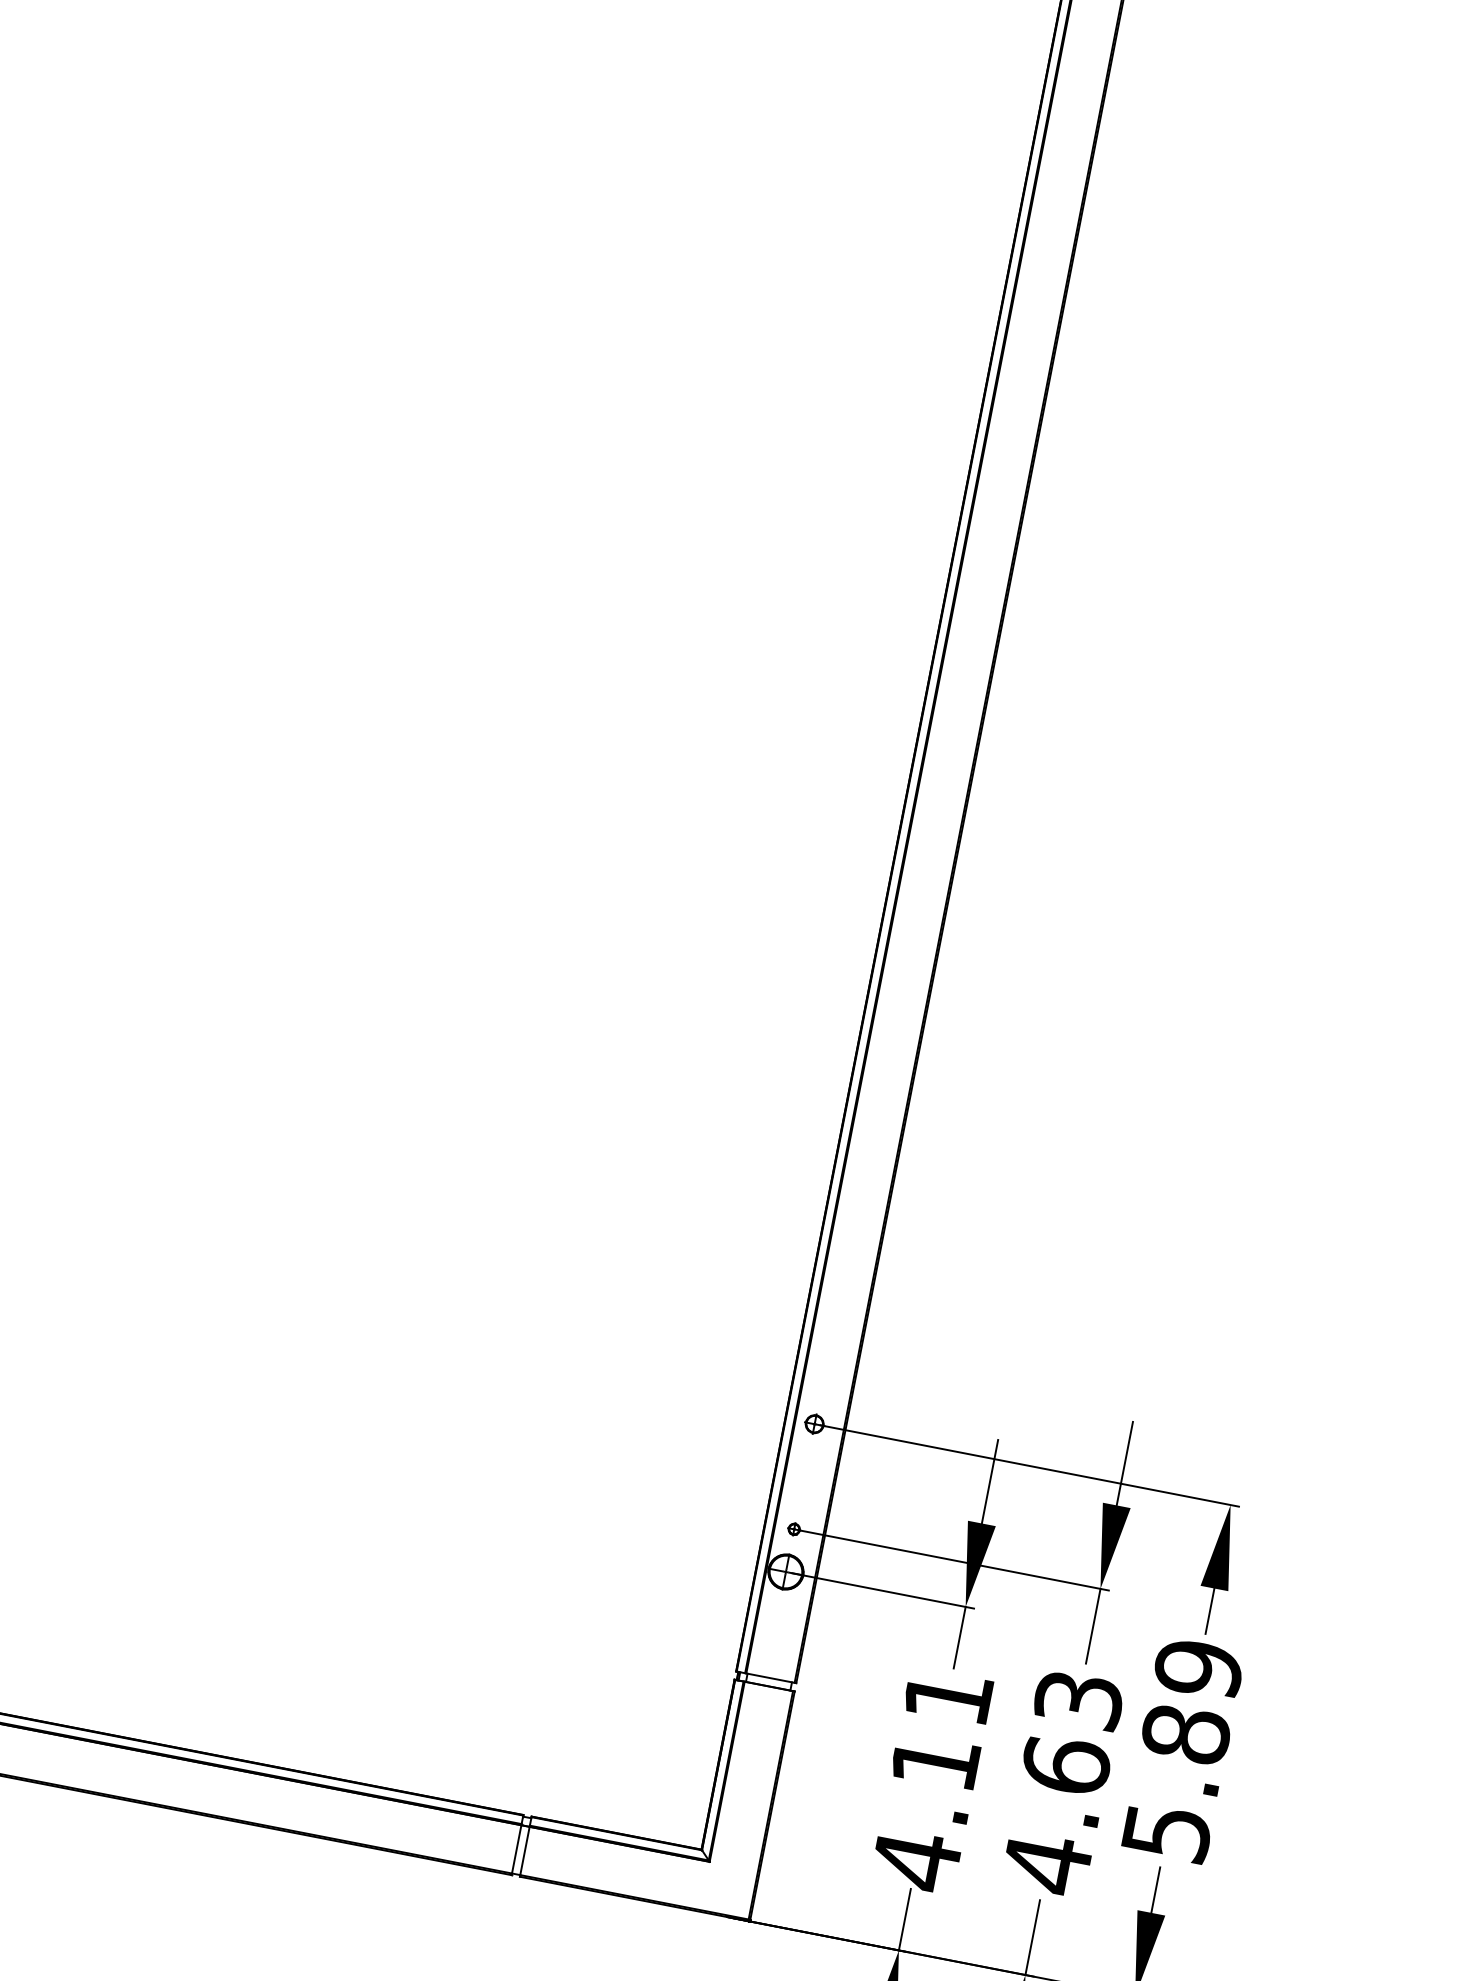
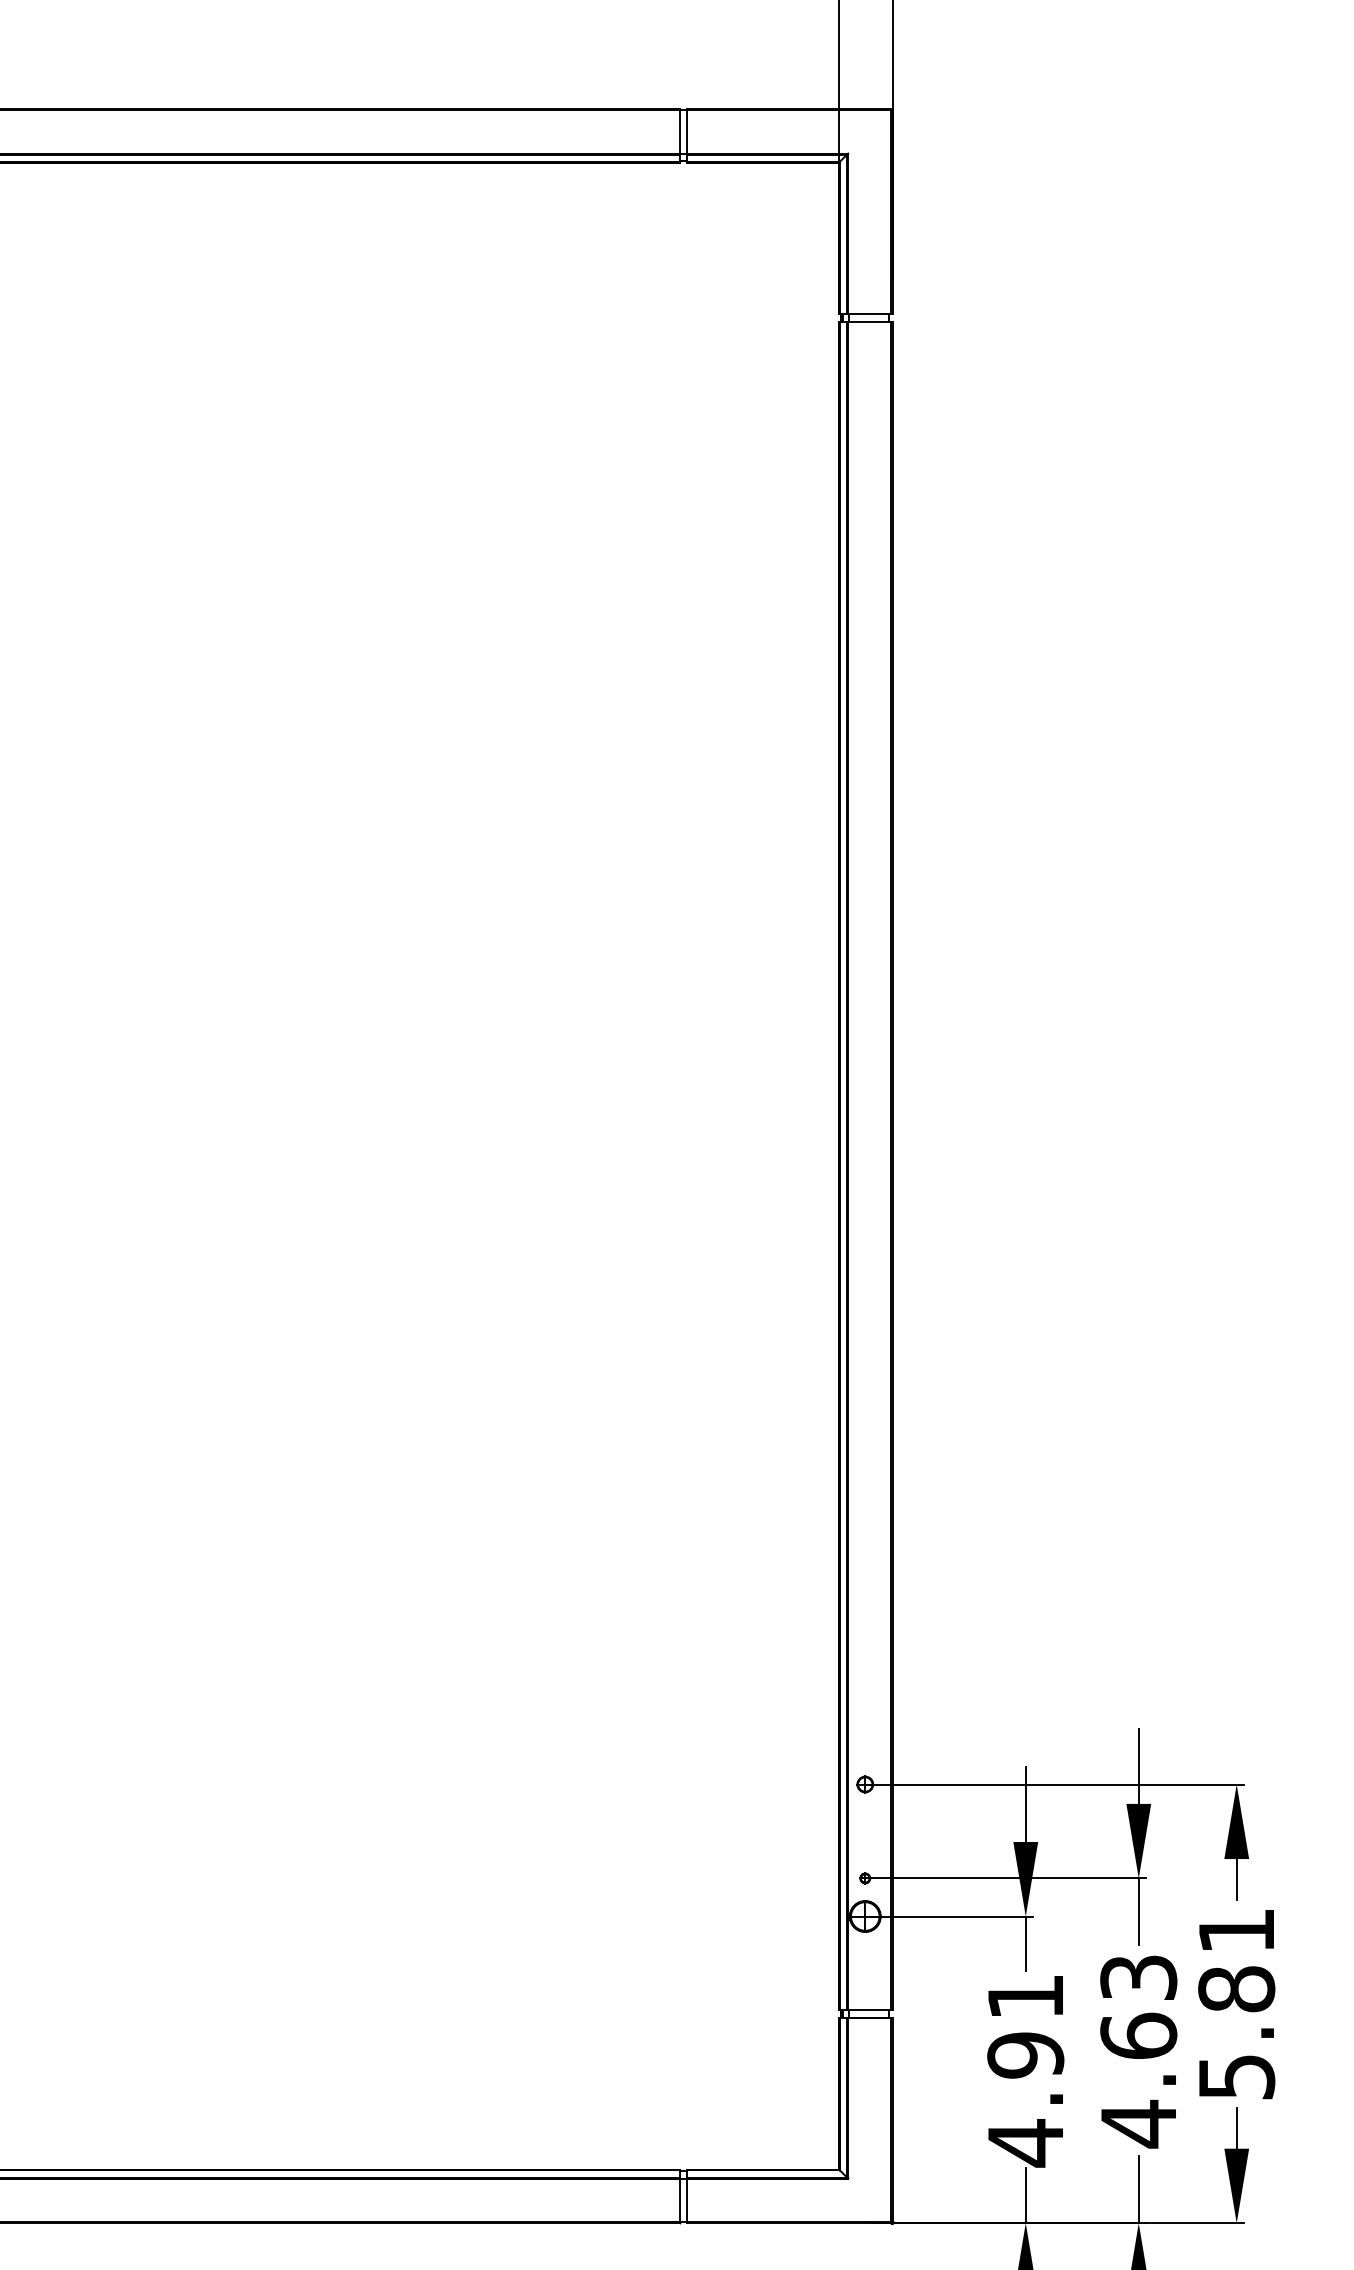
text: (1198, 1669) -> (1236, 1931), 5.89 -> 5.81
text: (935, 1762) -> (1025, 2055), 4.11 -> 4.91

